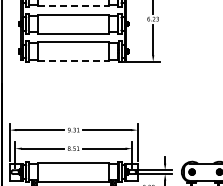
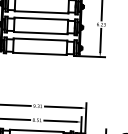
line: (74, 6) -> (42, 12), dashed -> solid
line: (74, 61) -> (40, 54), dashed -> solid

